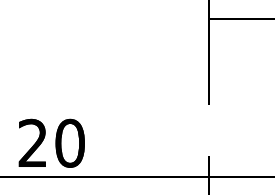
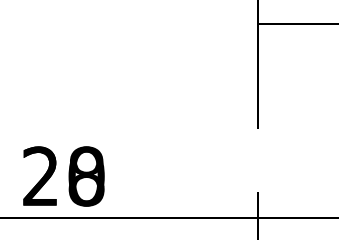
text: (69, 143) -> (85, 176), 20 -> 28

